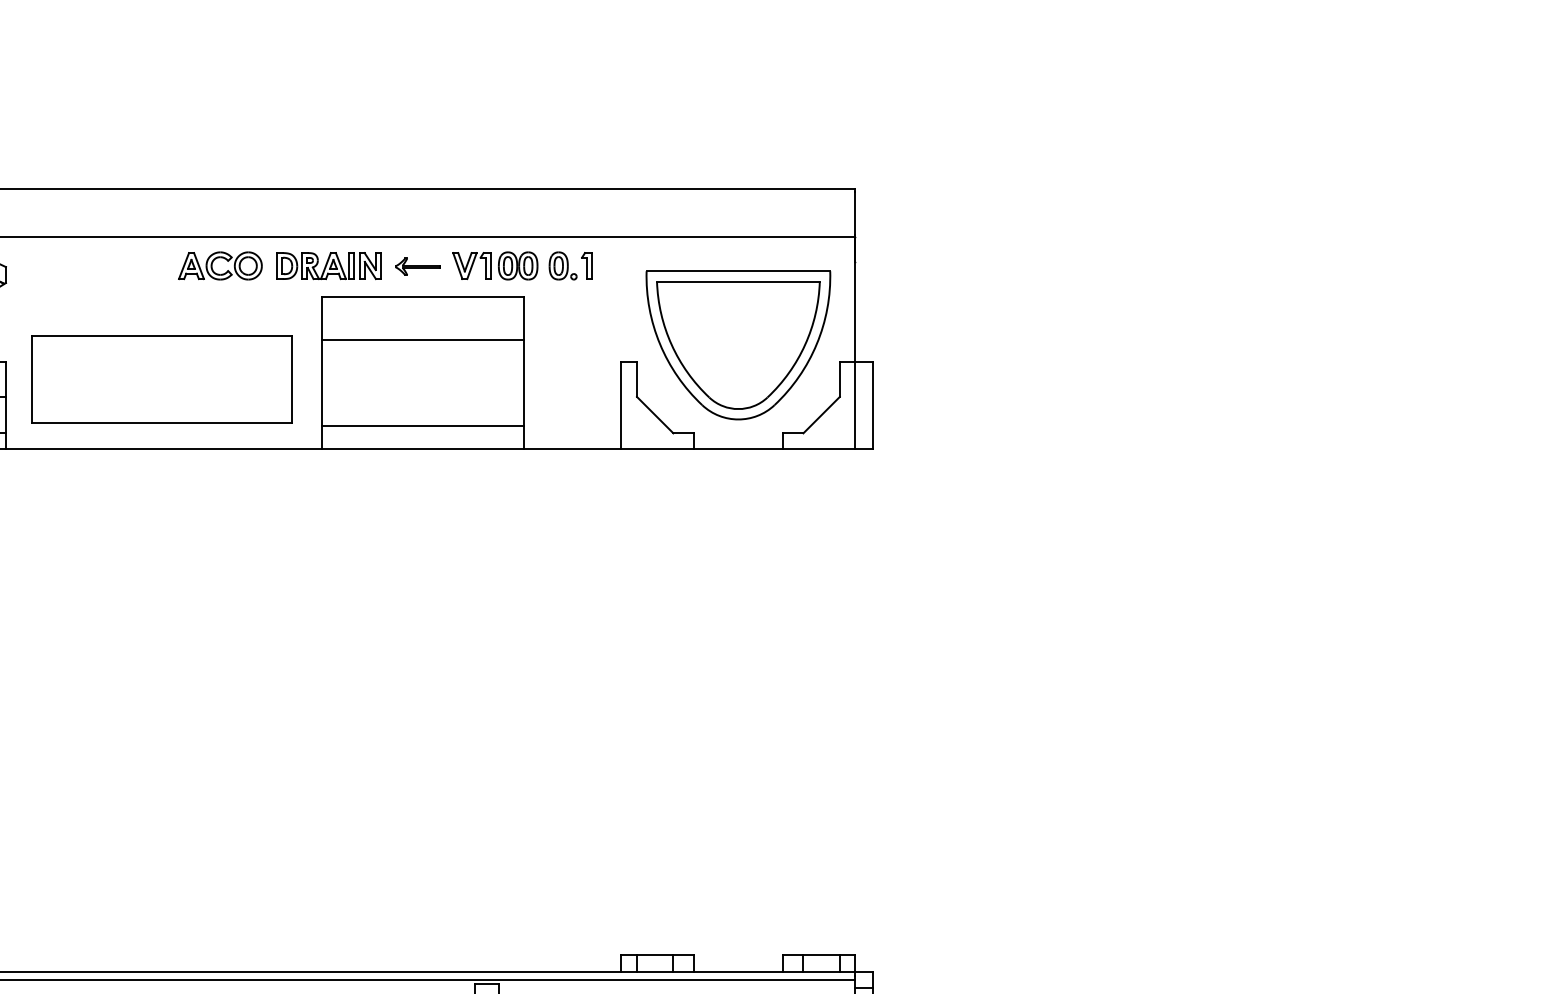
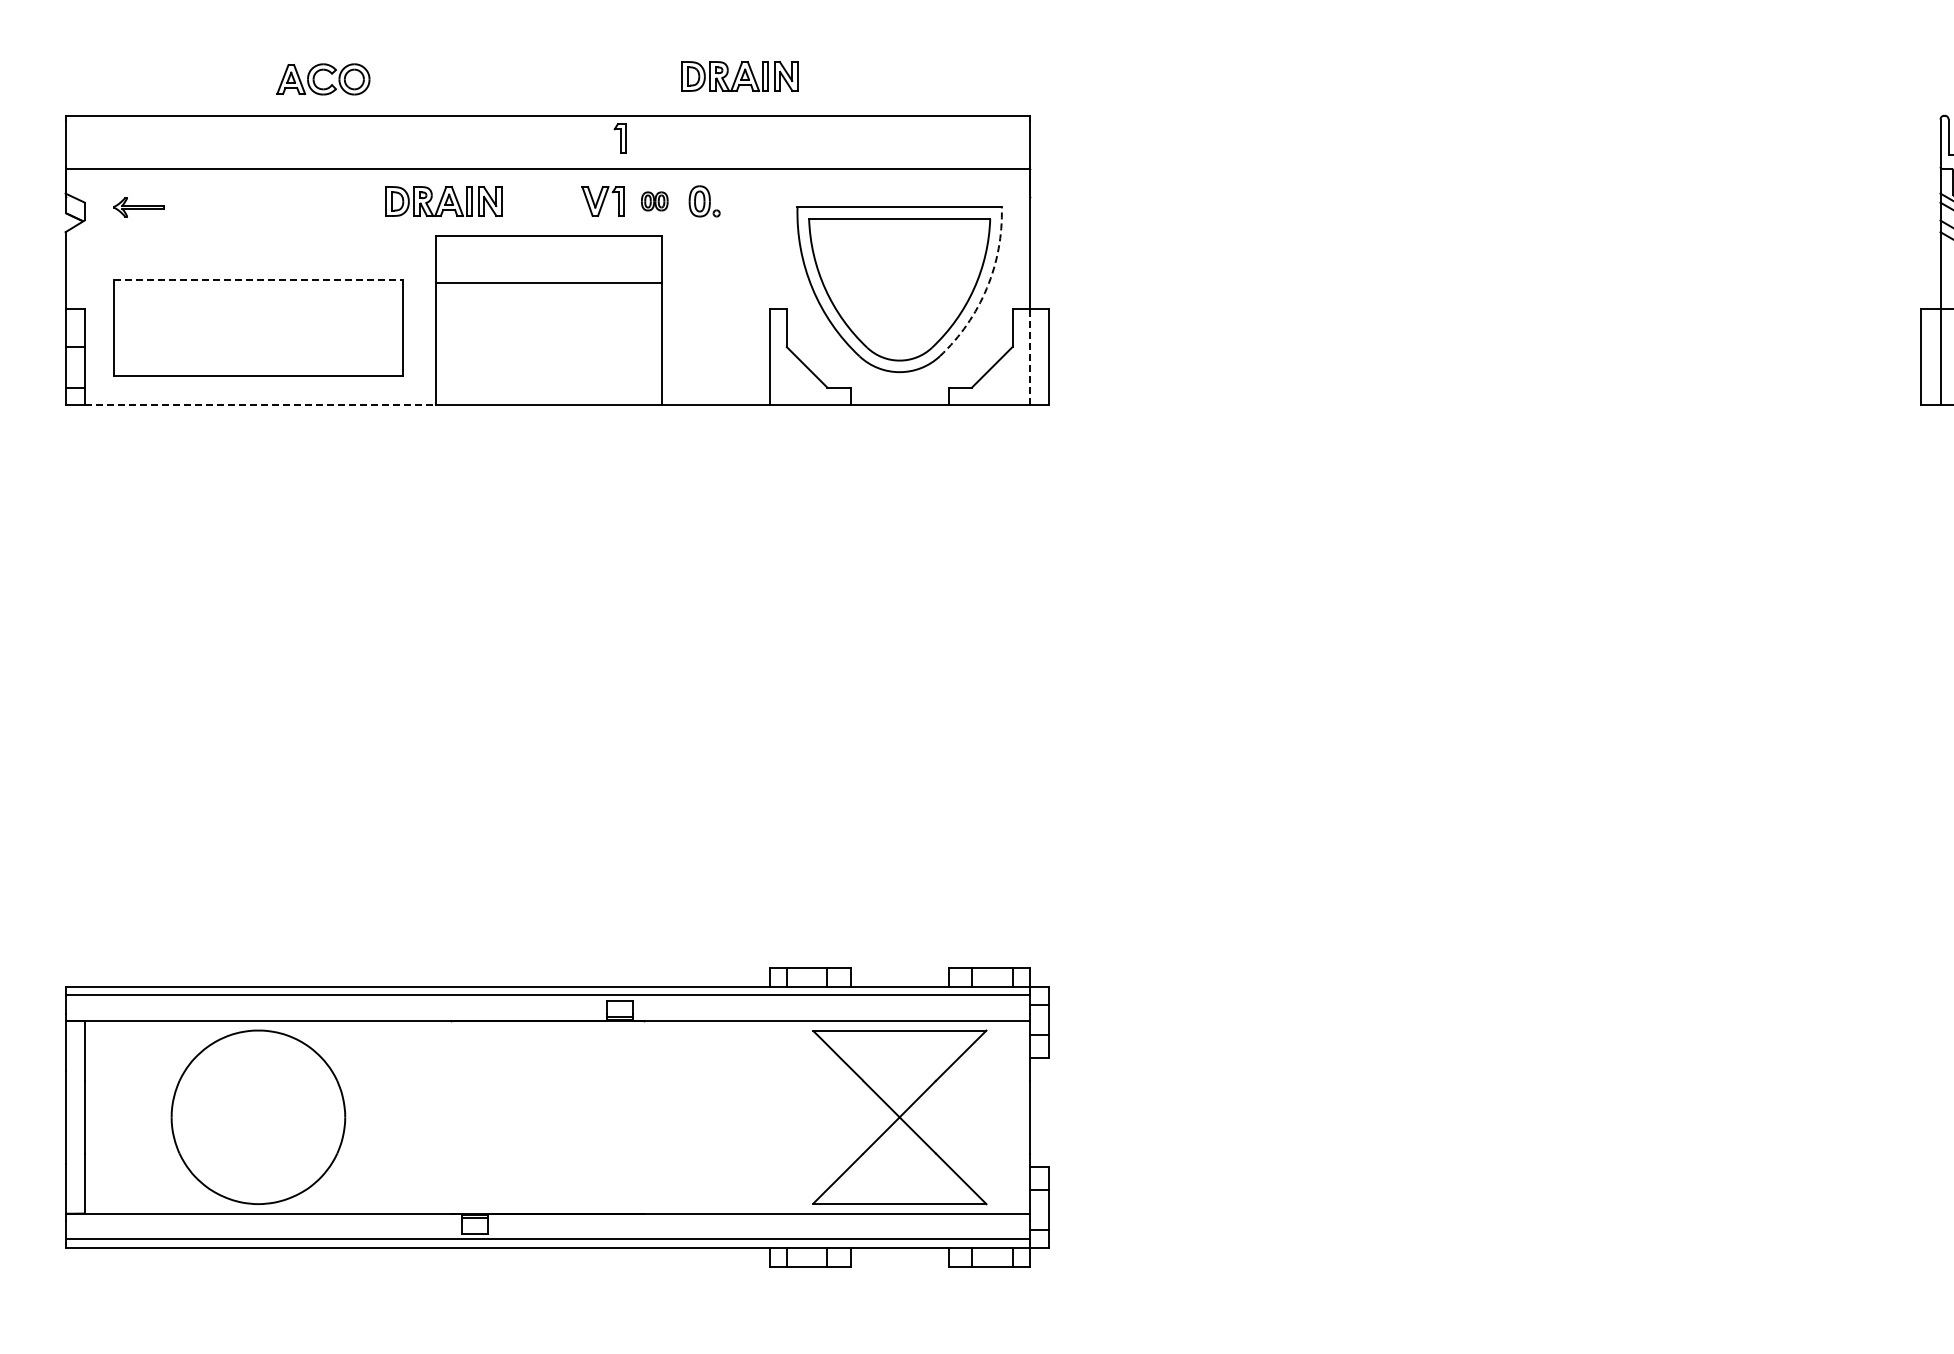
part: (594, 153) -> (739, 76), added
part: (223, 258) -> (326, 71), moved
part: (417, 266) -> (138, 207), moved
part: (518, 266) -> (654, 201), size x0.6
part: (586, 266) -> (619, 138), moved
line: (162, 336) -> (258, 279), solid -> dashed
arc: (816, 344) -> (986, 288), solid -> dashed
line: (855, 405) -> (1029, 356), solid -> dashed
line: (422, 426) -> (548, 379), removed
line: (163, 448) -> (260, 404), solid -> dashed

